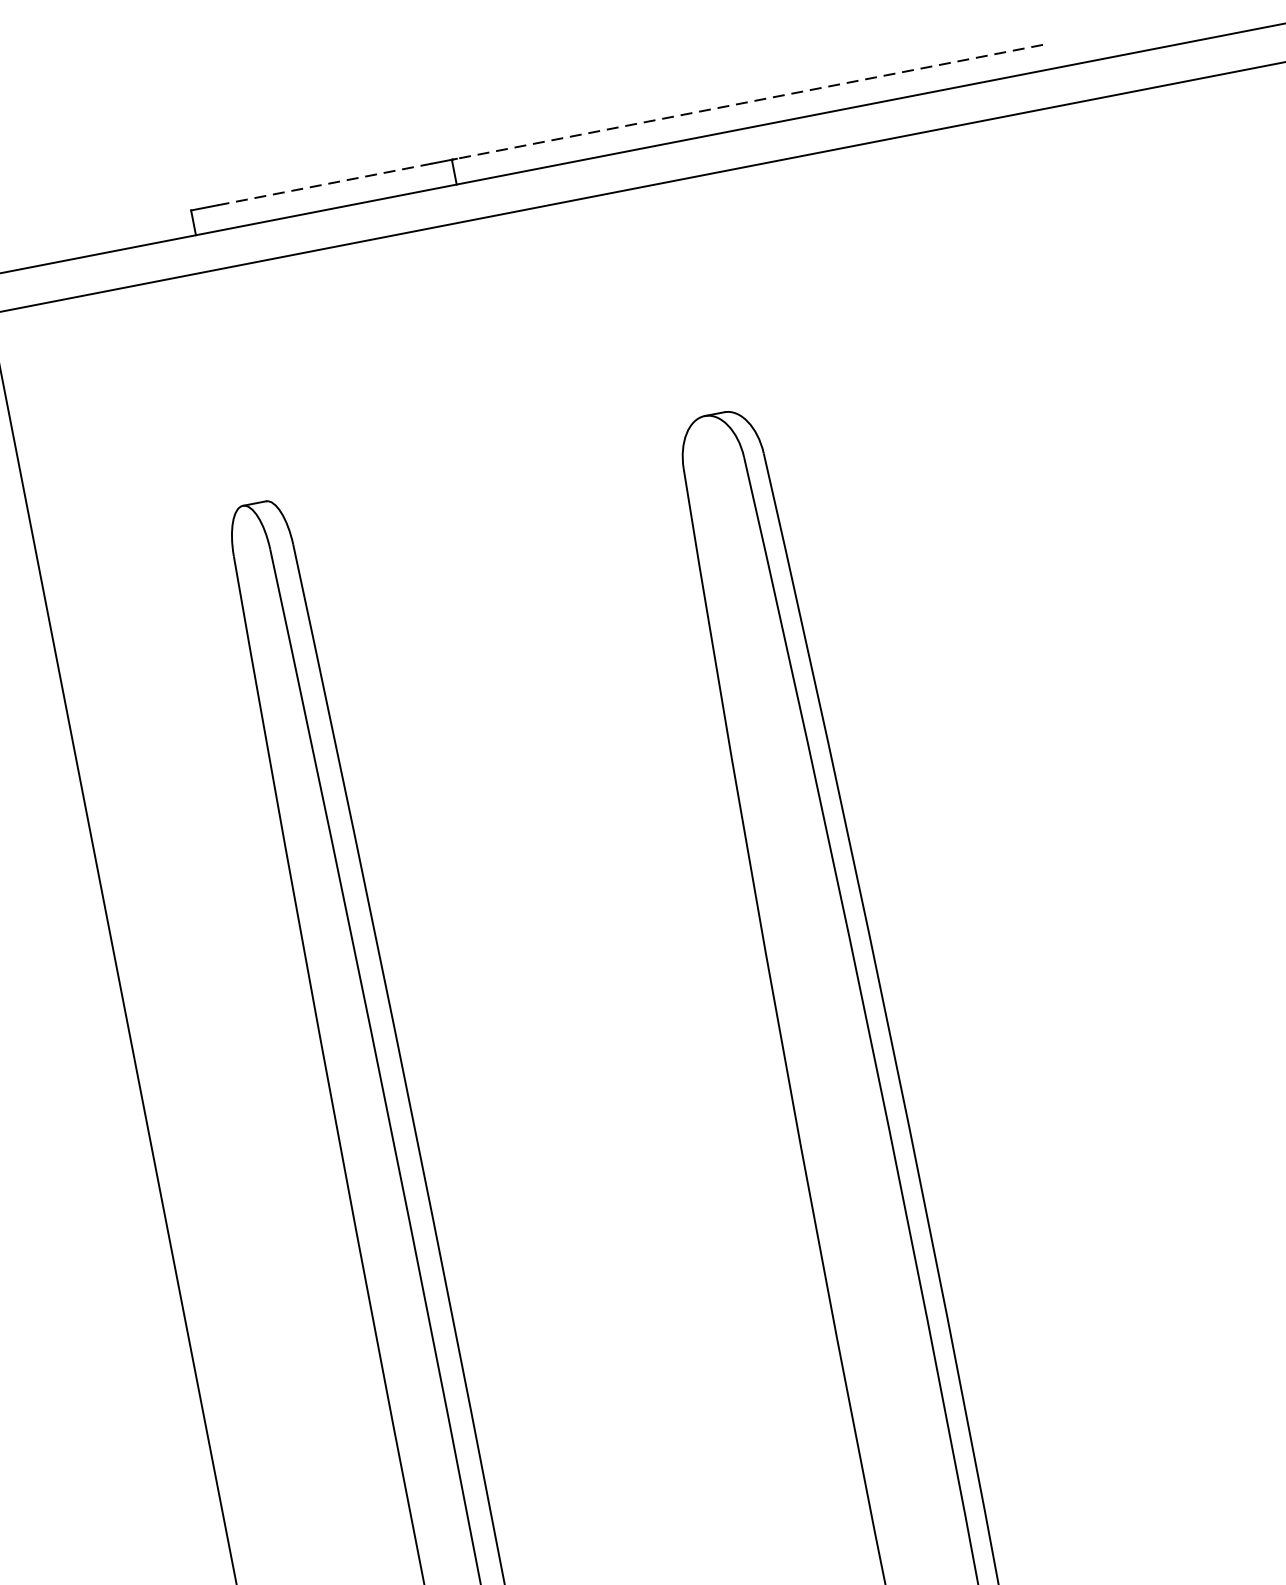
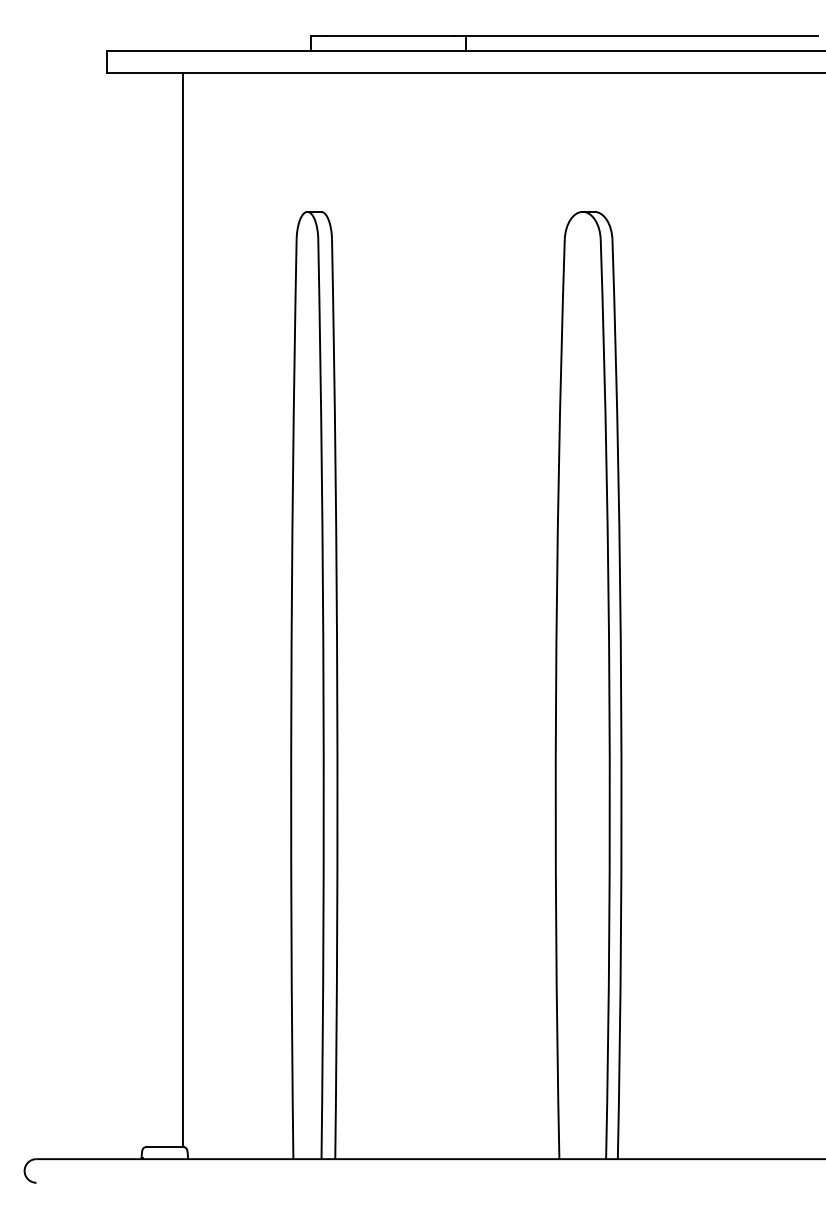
line: (749, 102) -> (643, 36), dashed -> solid
line: (325, 184) -> (390, 36), dashed -> solid

